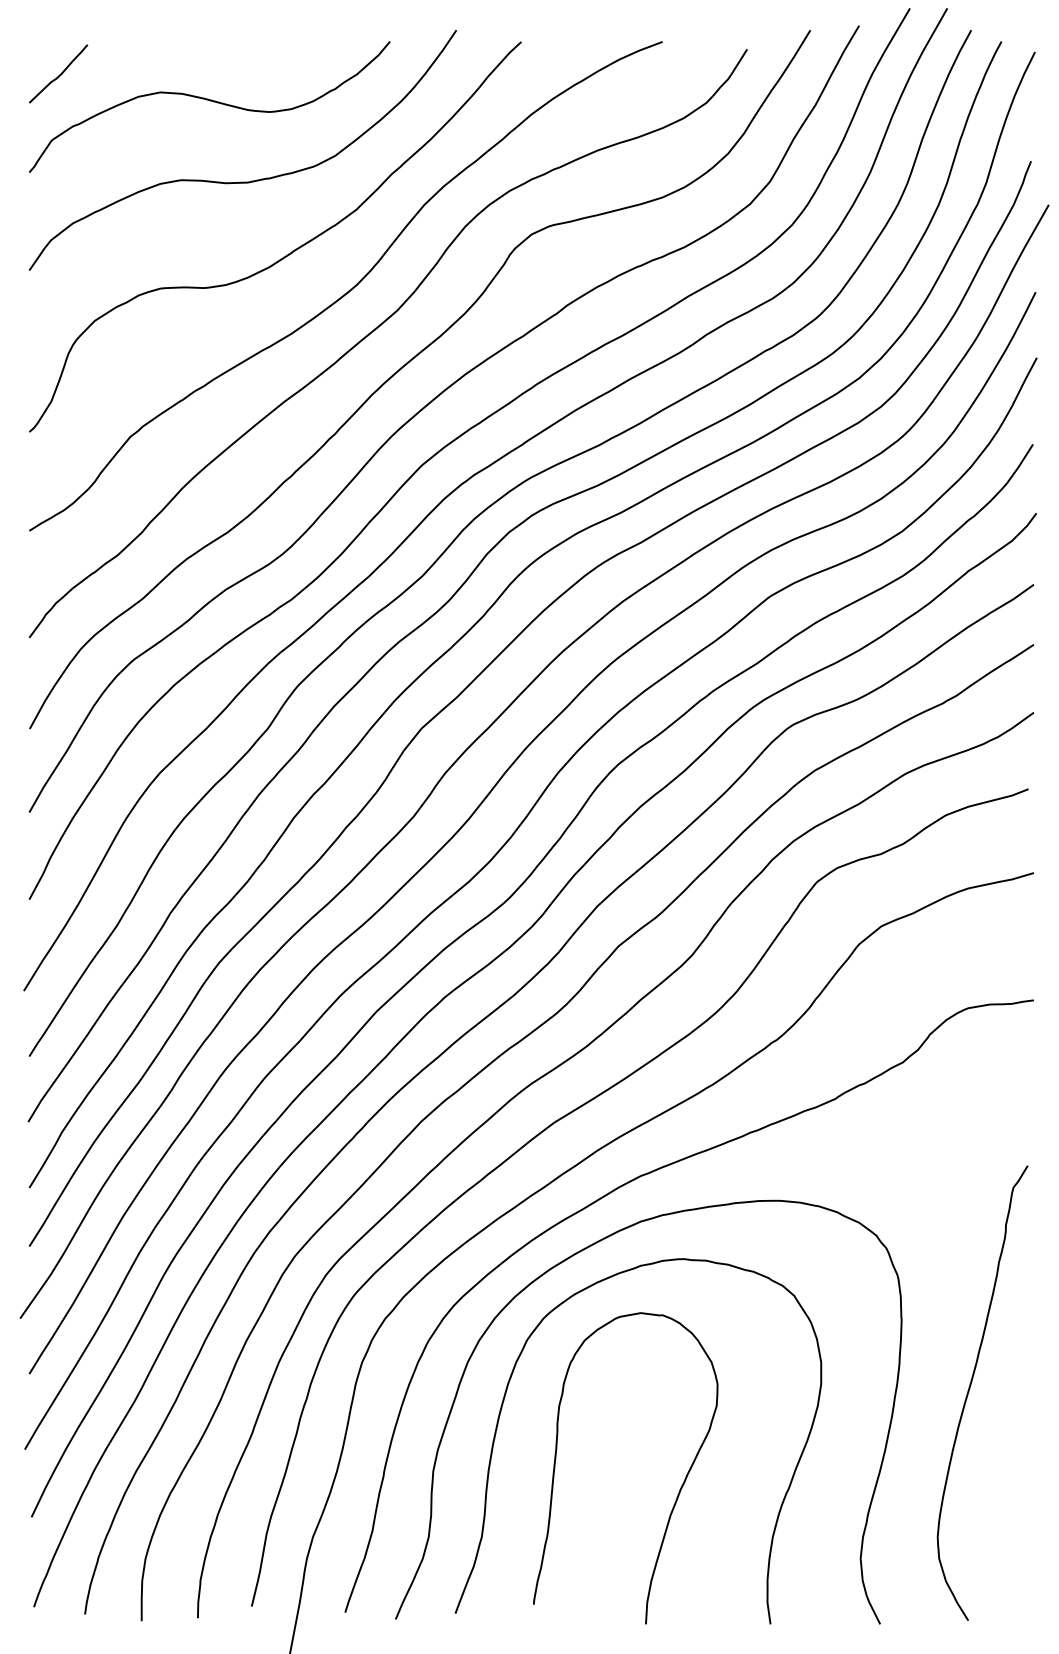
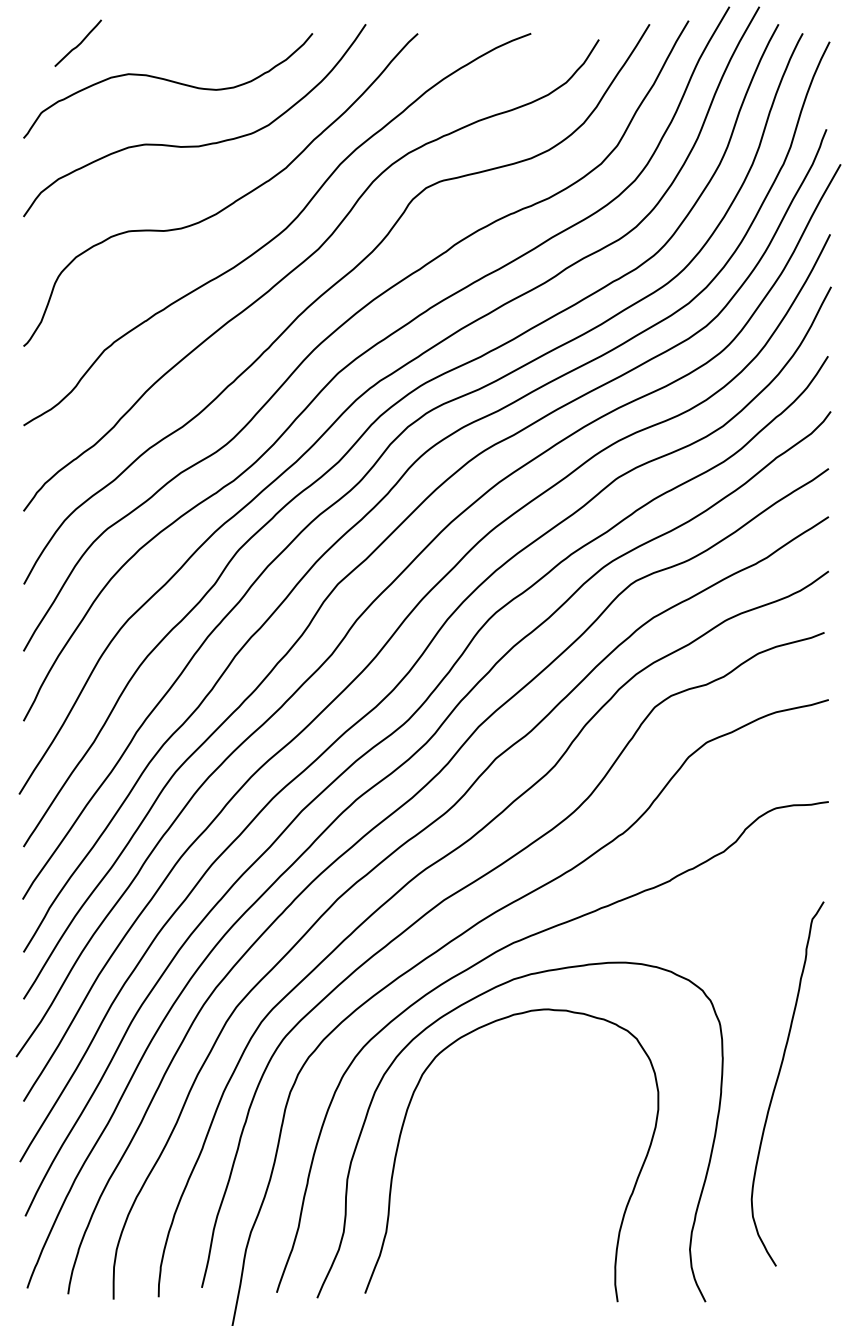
curve: (59, 74) -> (79, 43), moved
curve: (970, 1388) -> (778, 1080), moved
curve: (679, 1489) -> (544, 1194), removed

